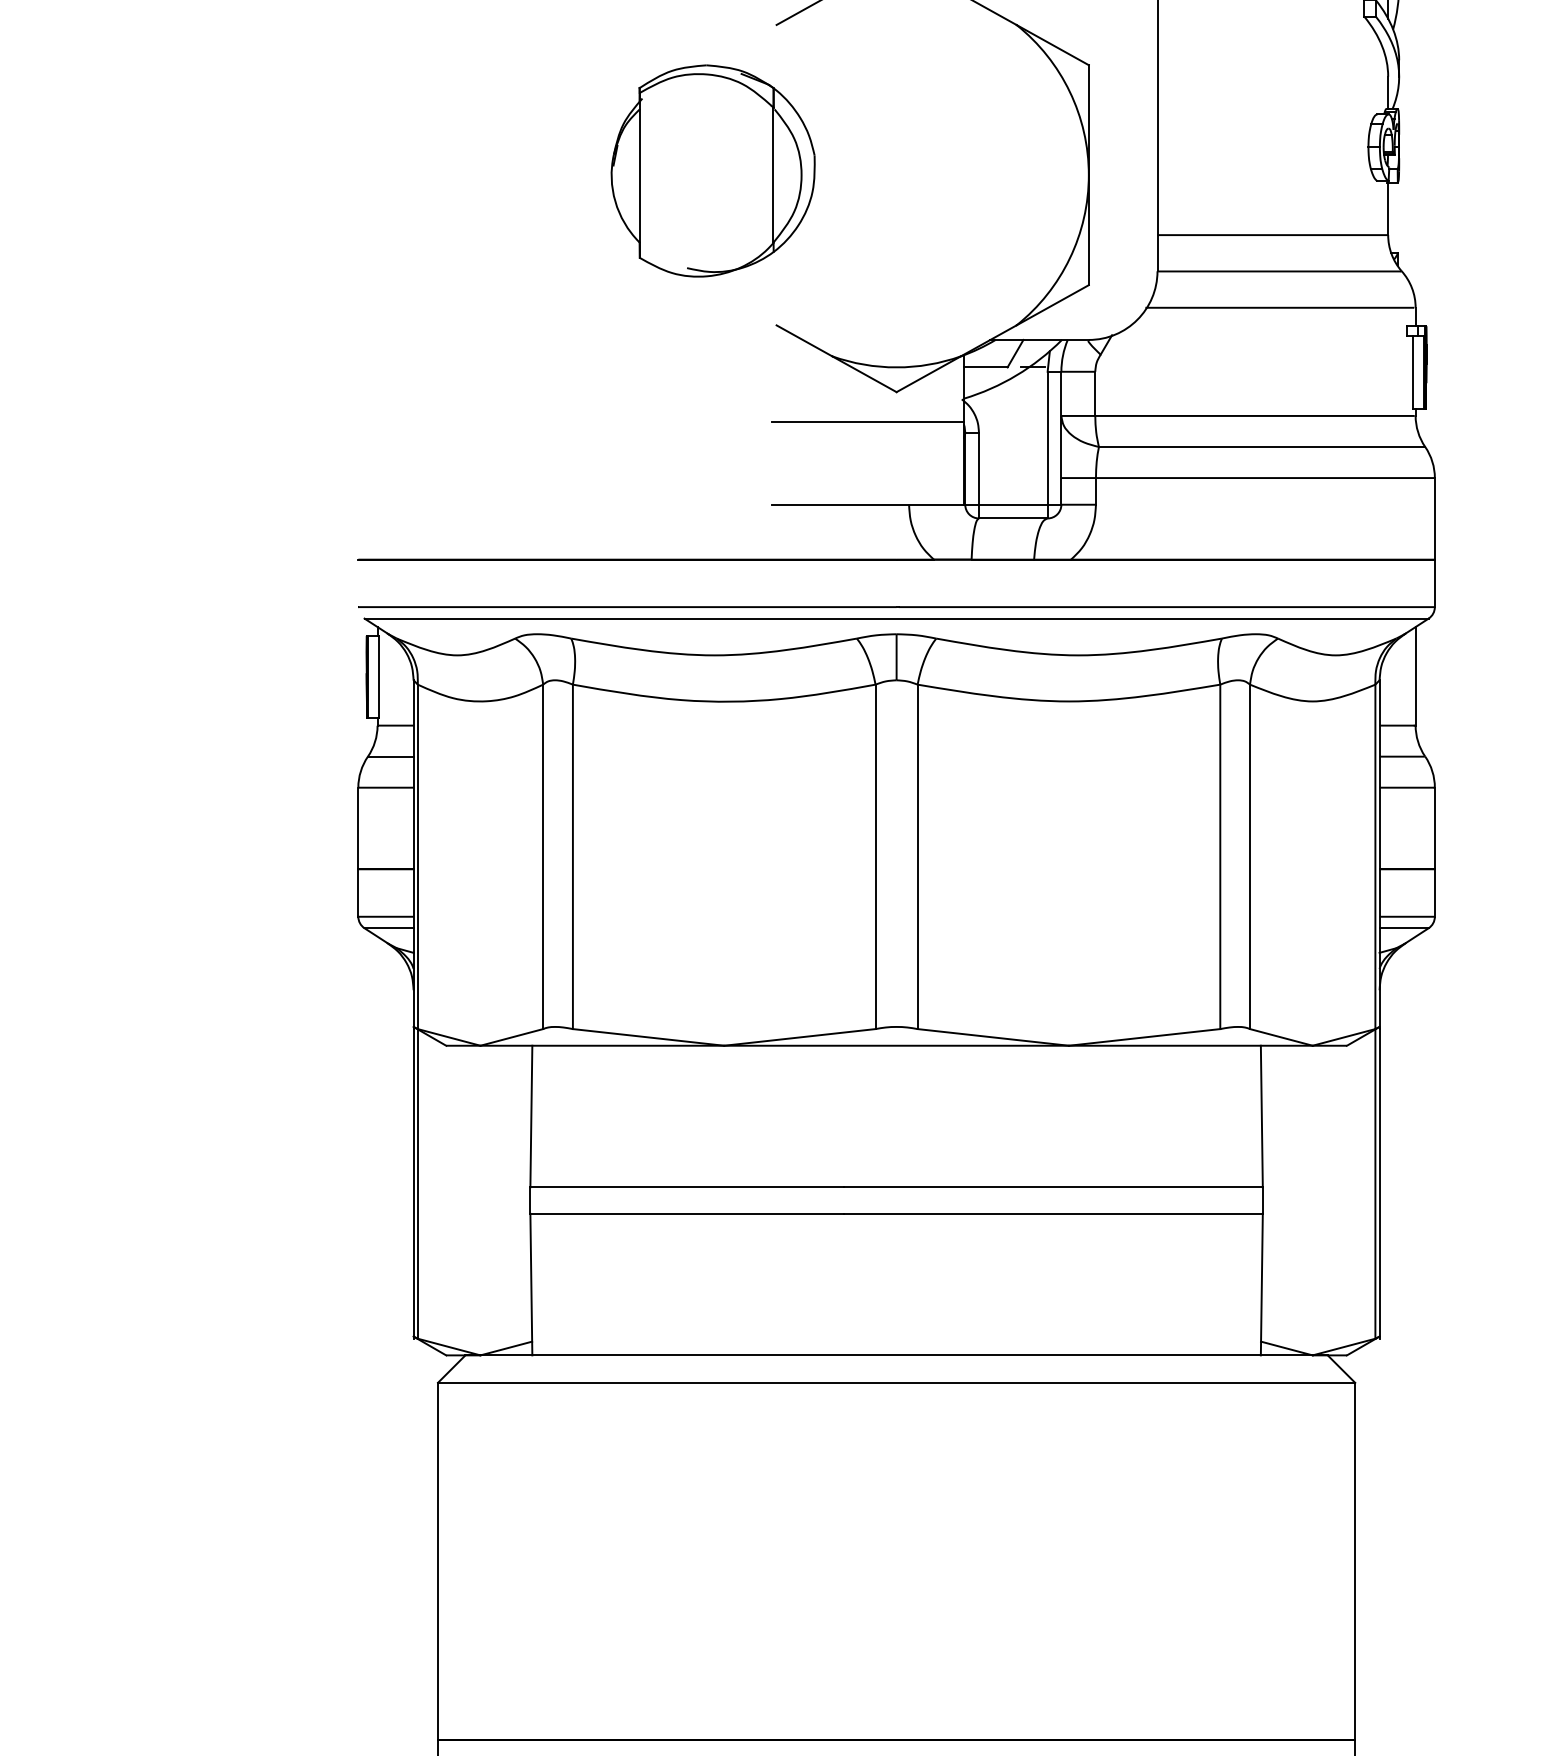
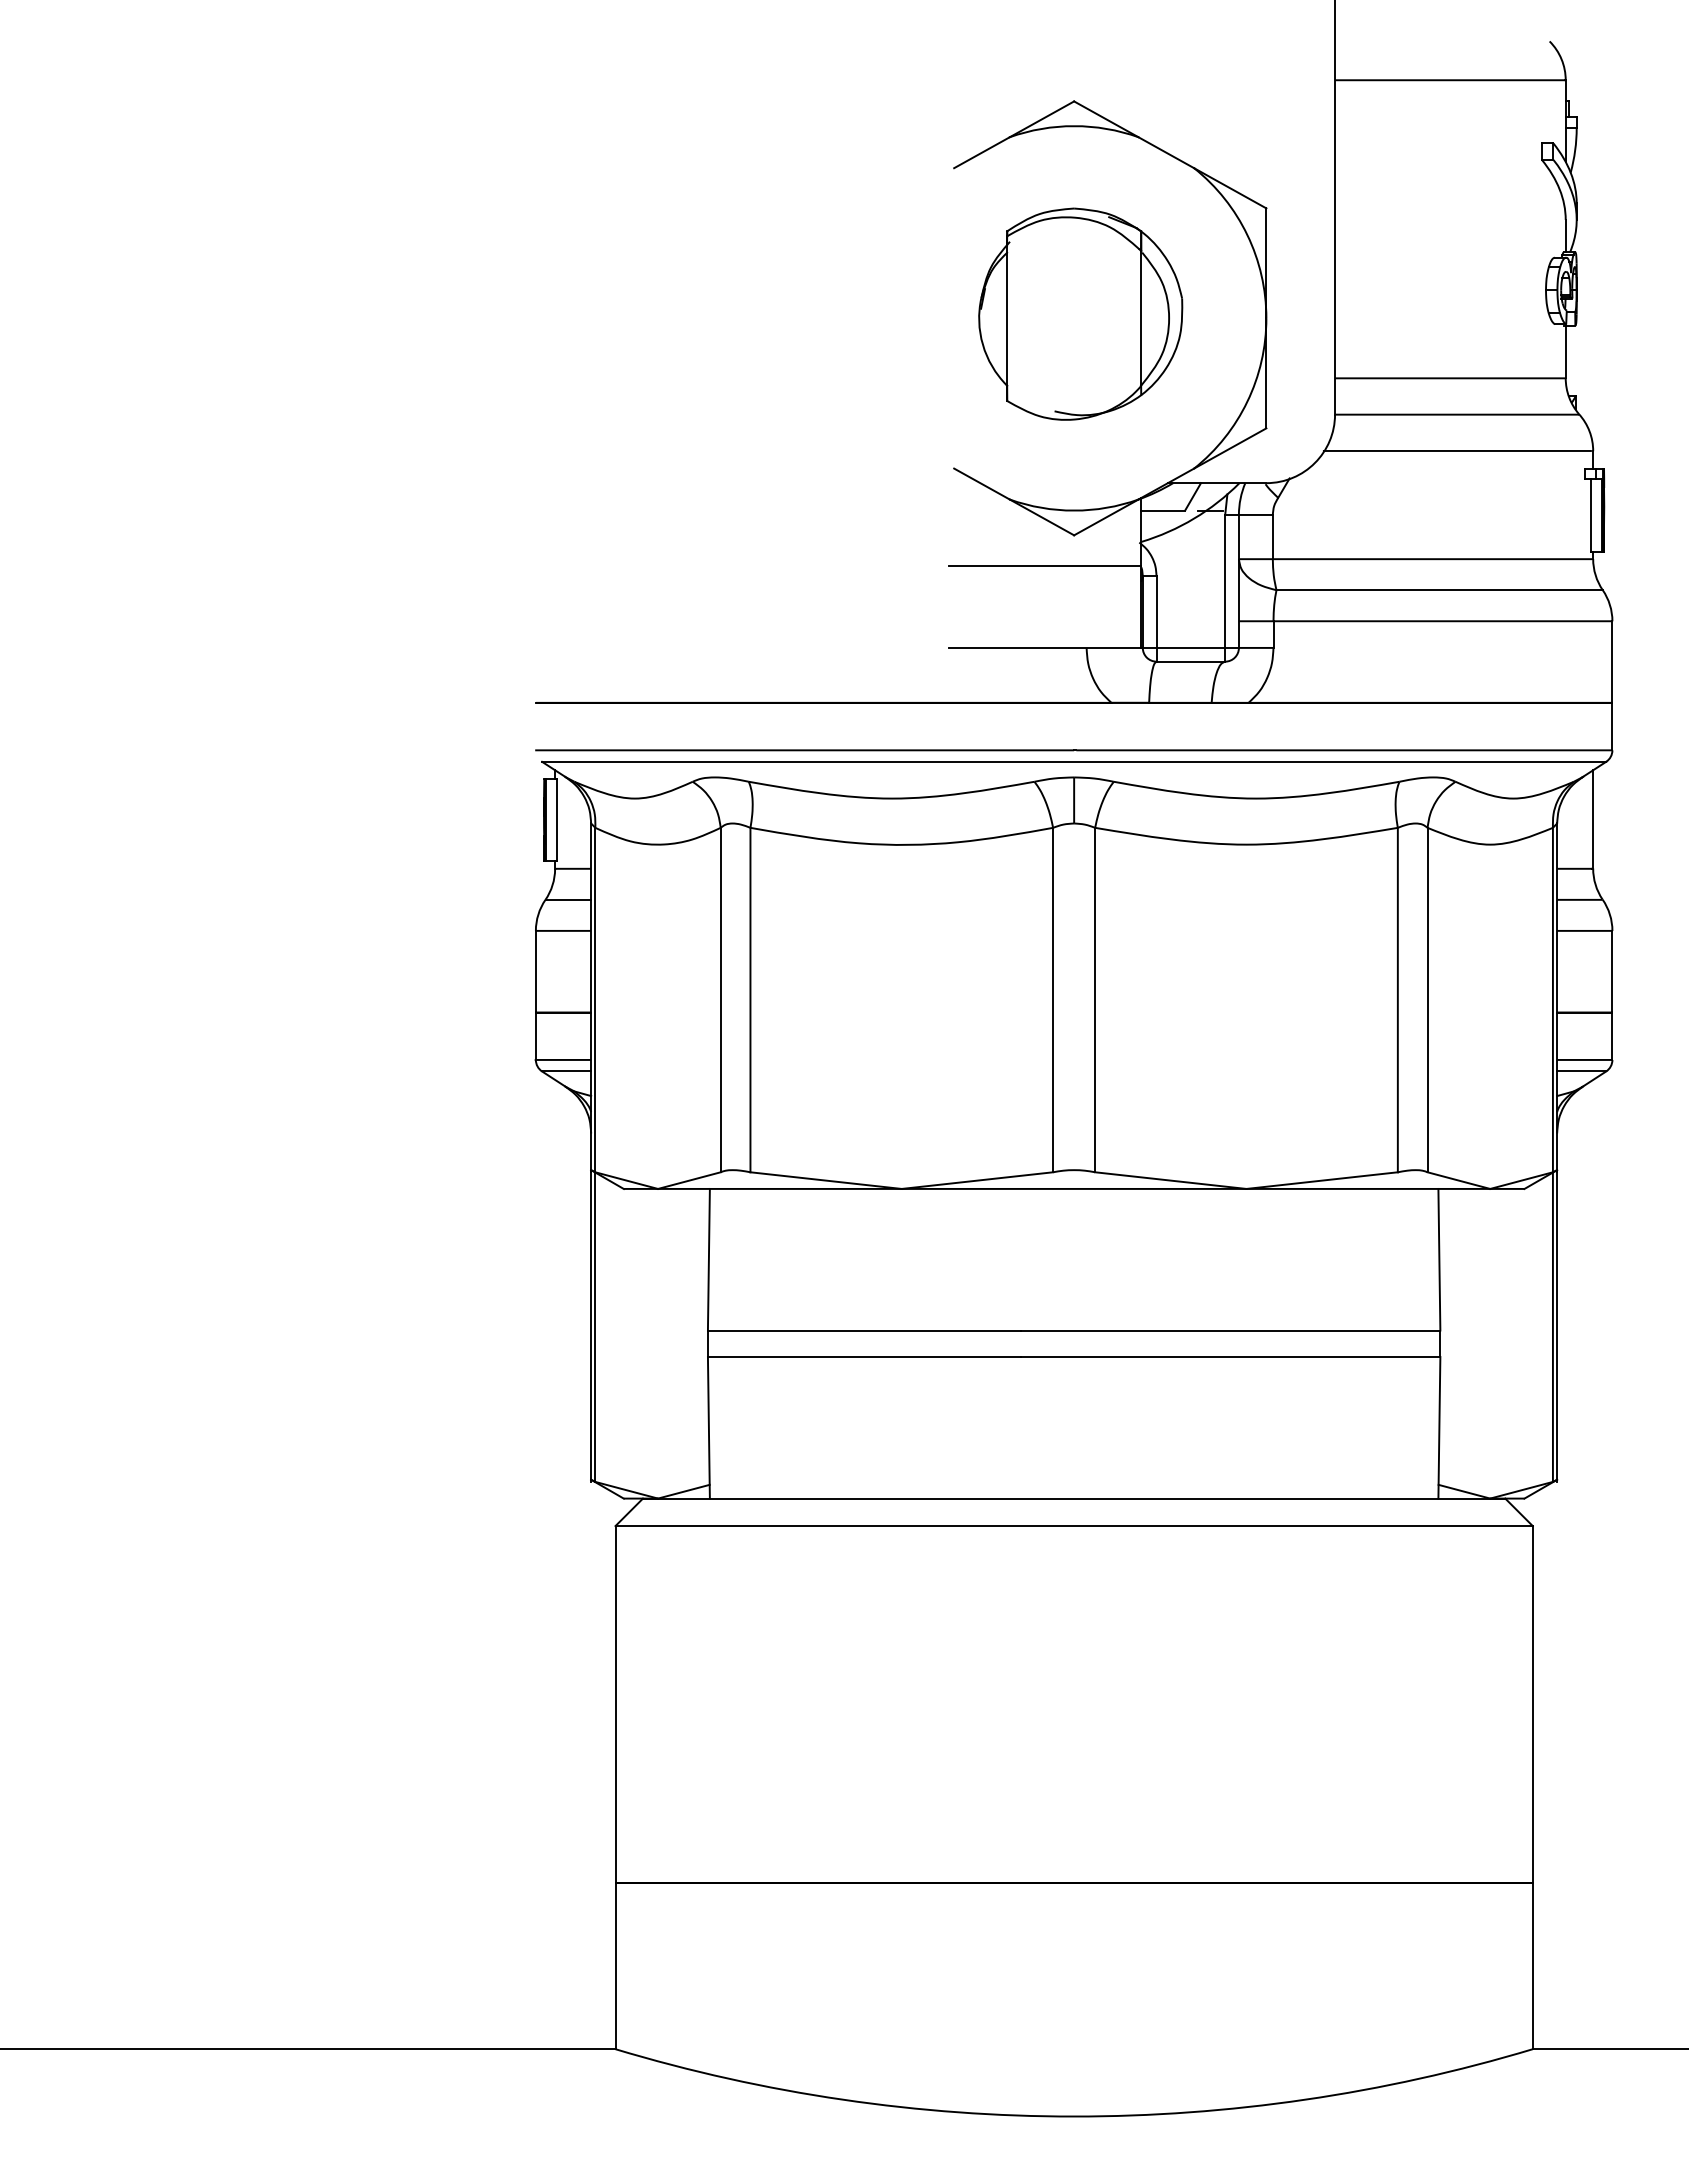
part: (712, 170) -> (1080, 313), moved

